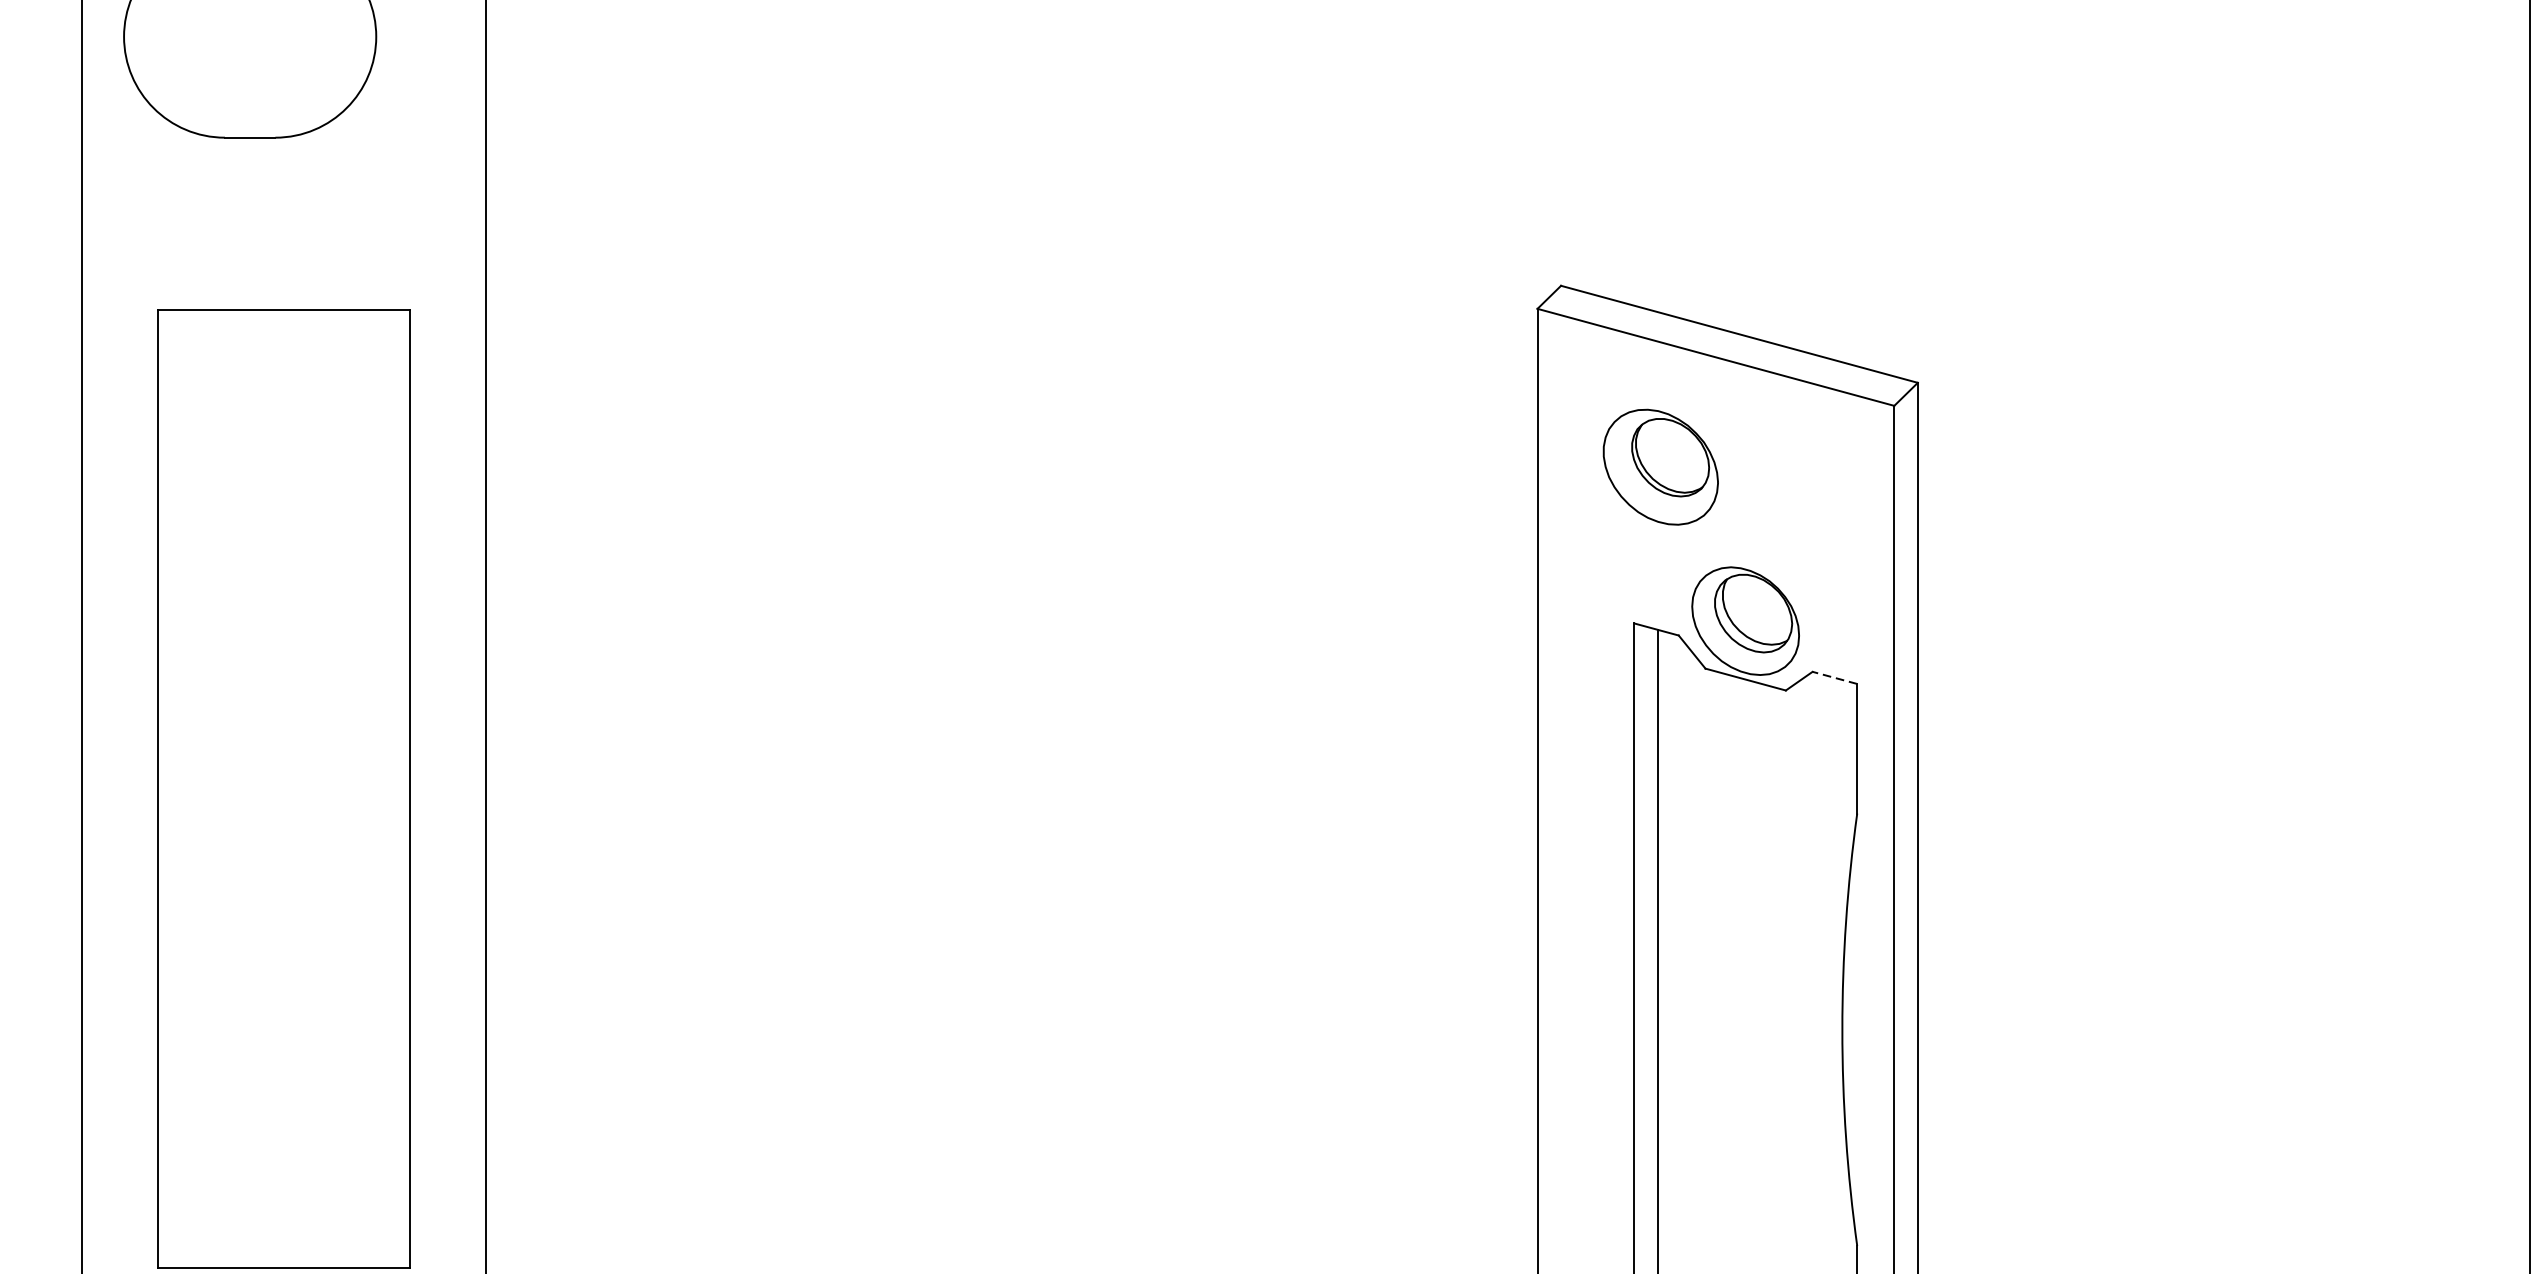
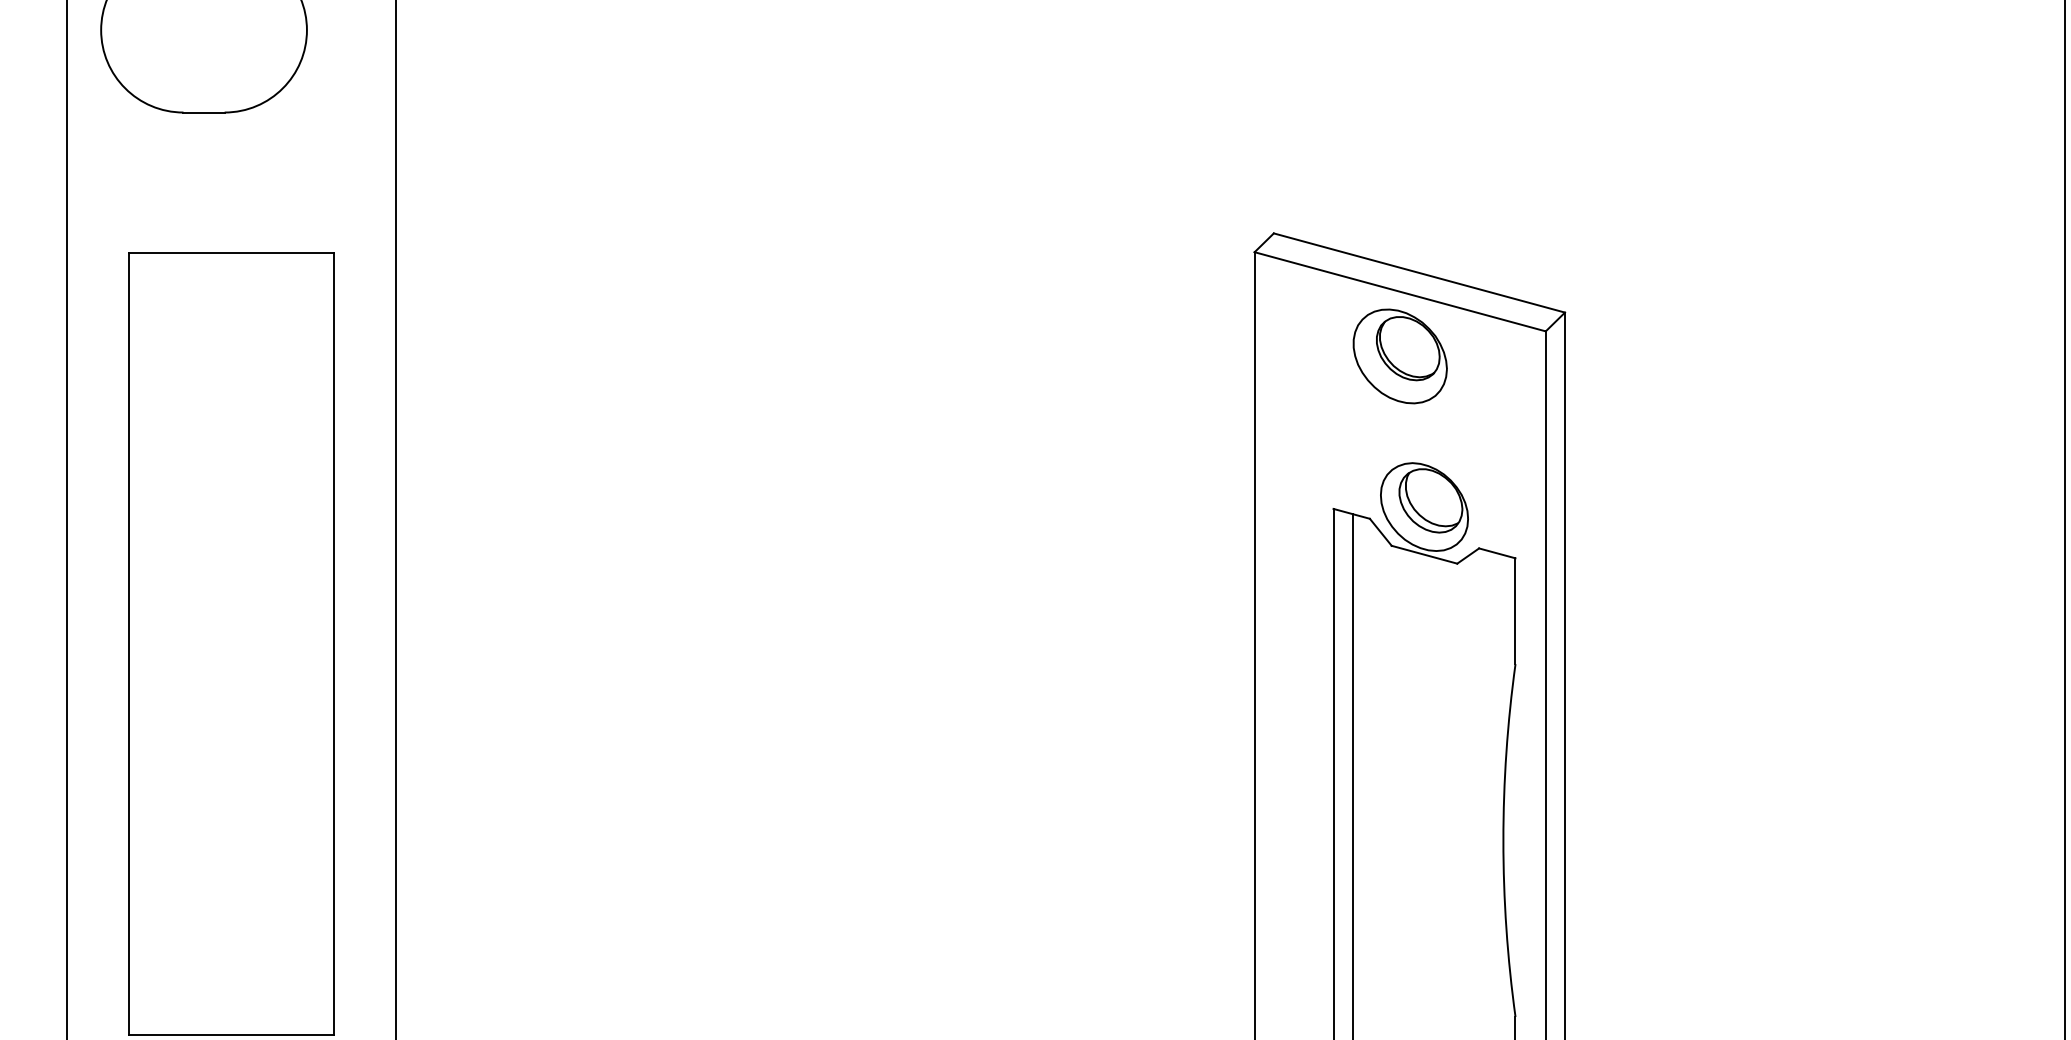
part: (1659, 467) -> (1399, 356), moved
line: (1835, 678) -> (1497, 553), dashed -> solid

